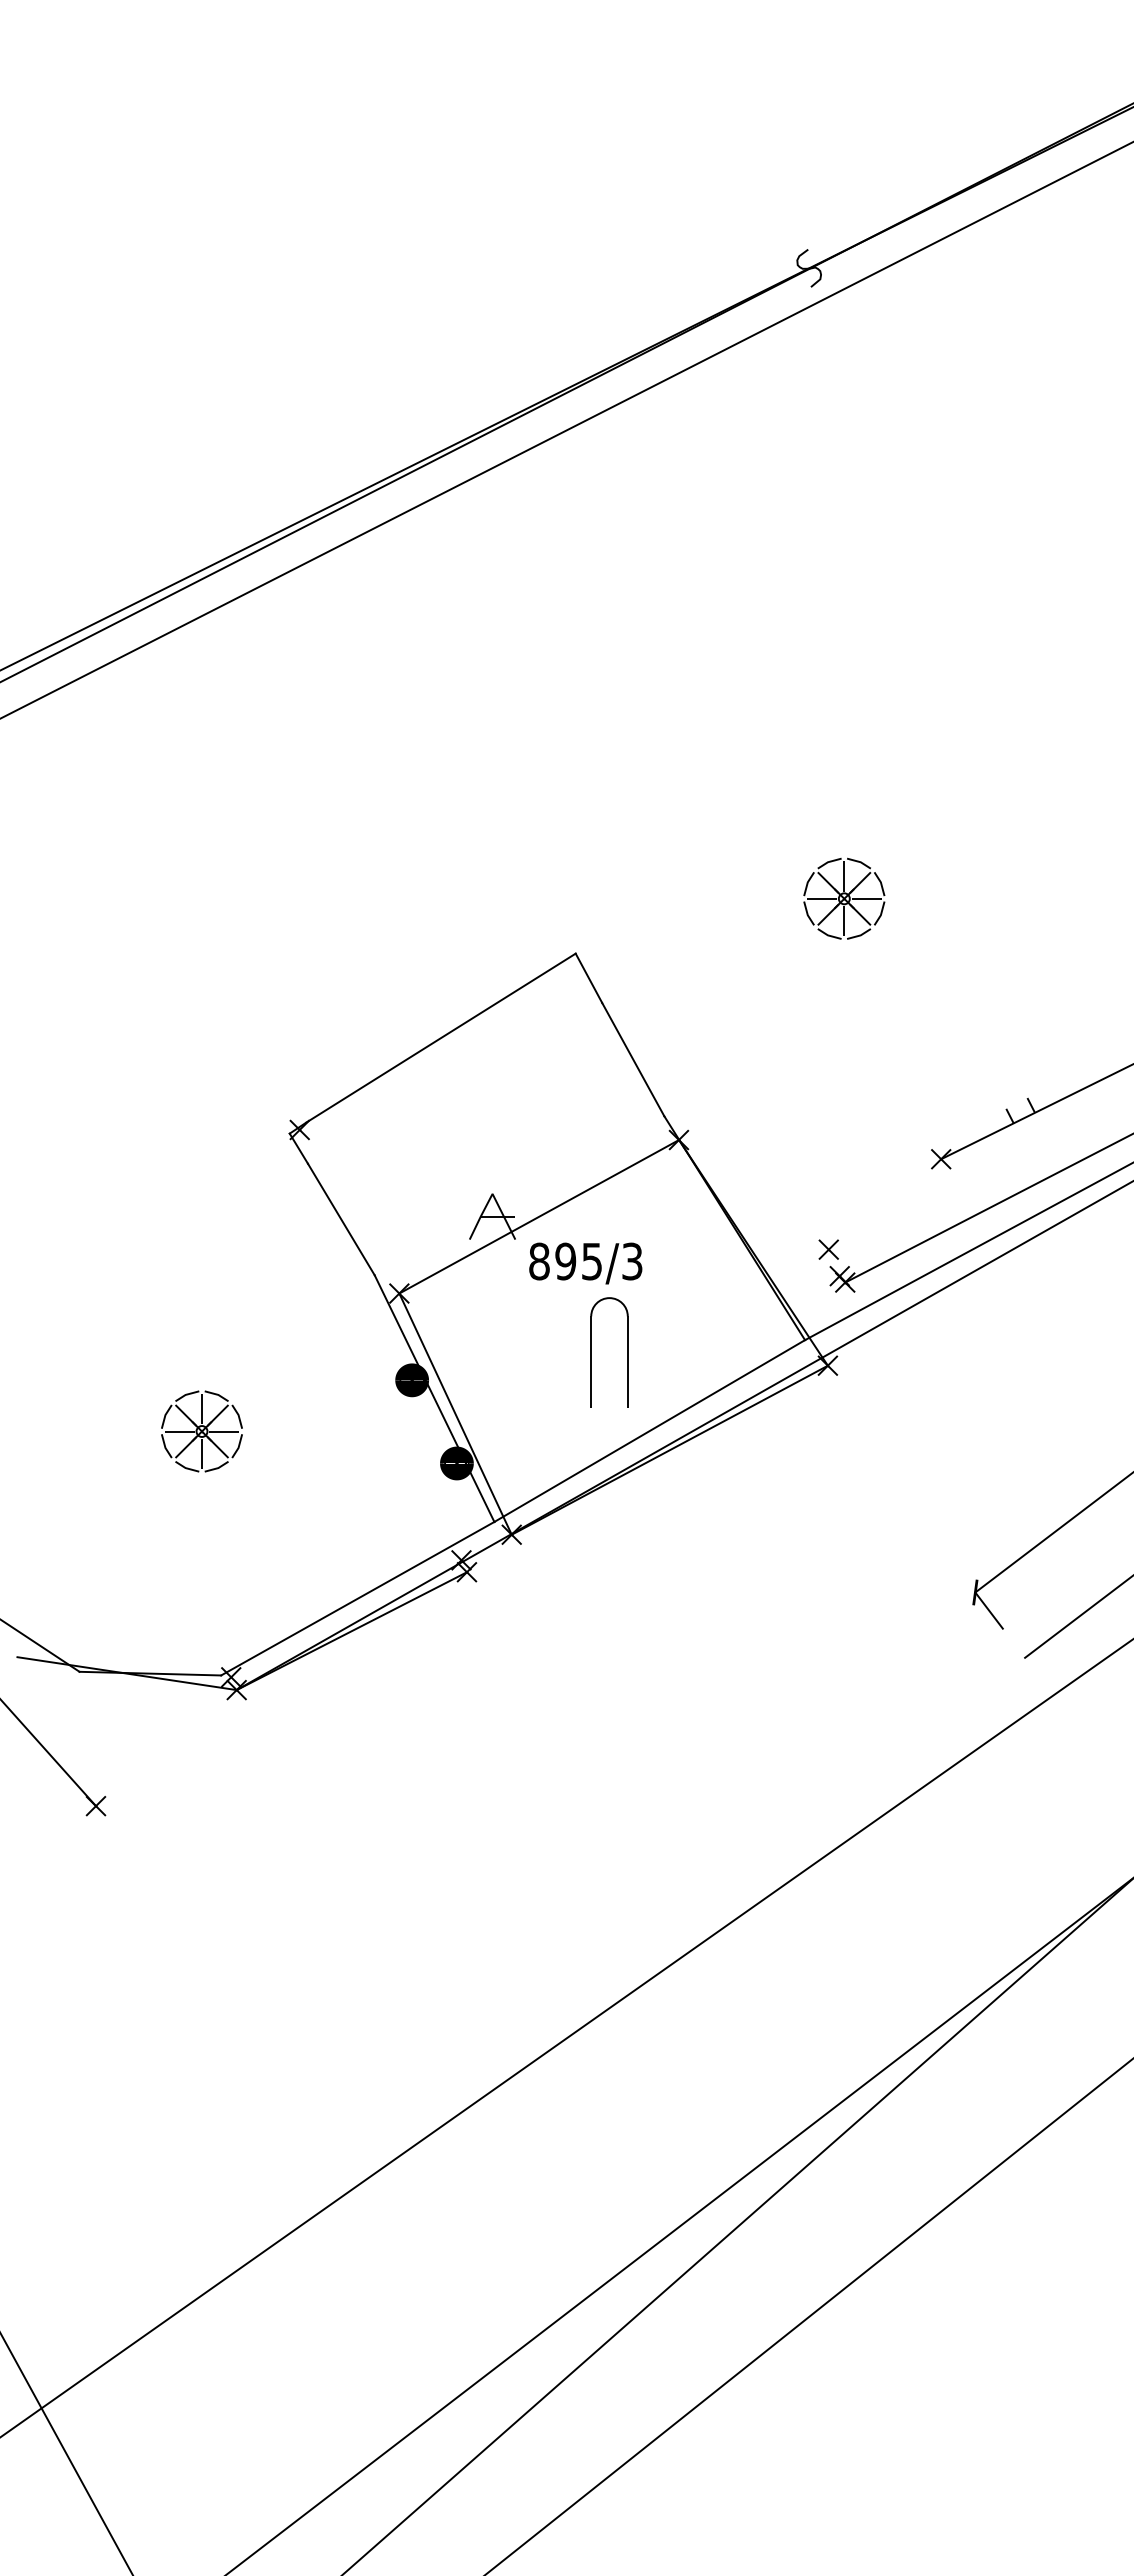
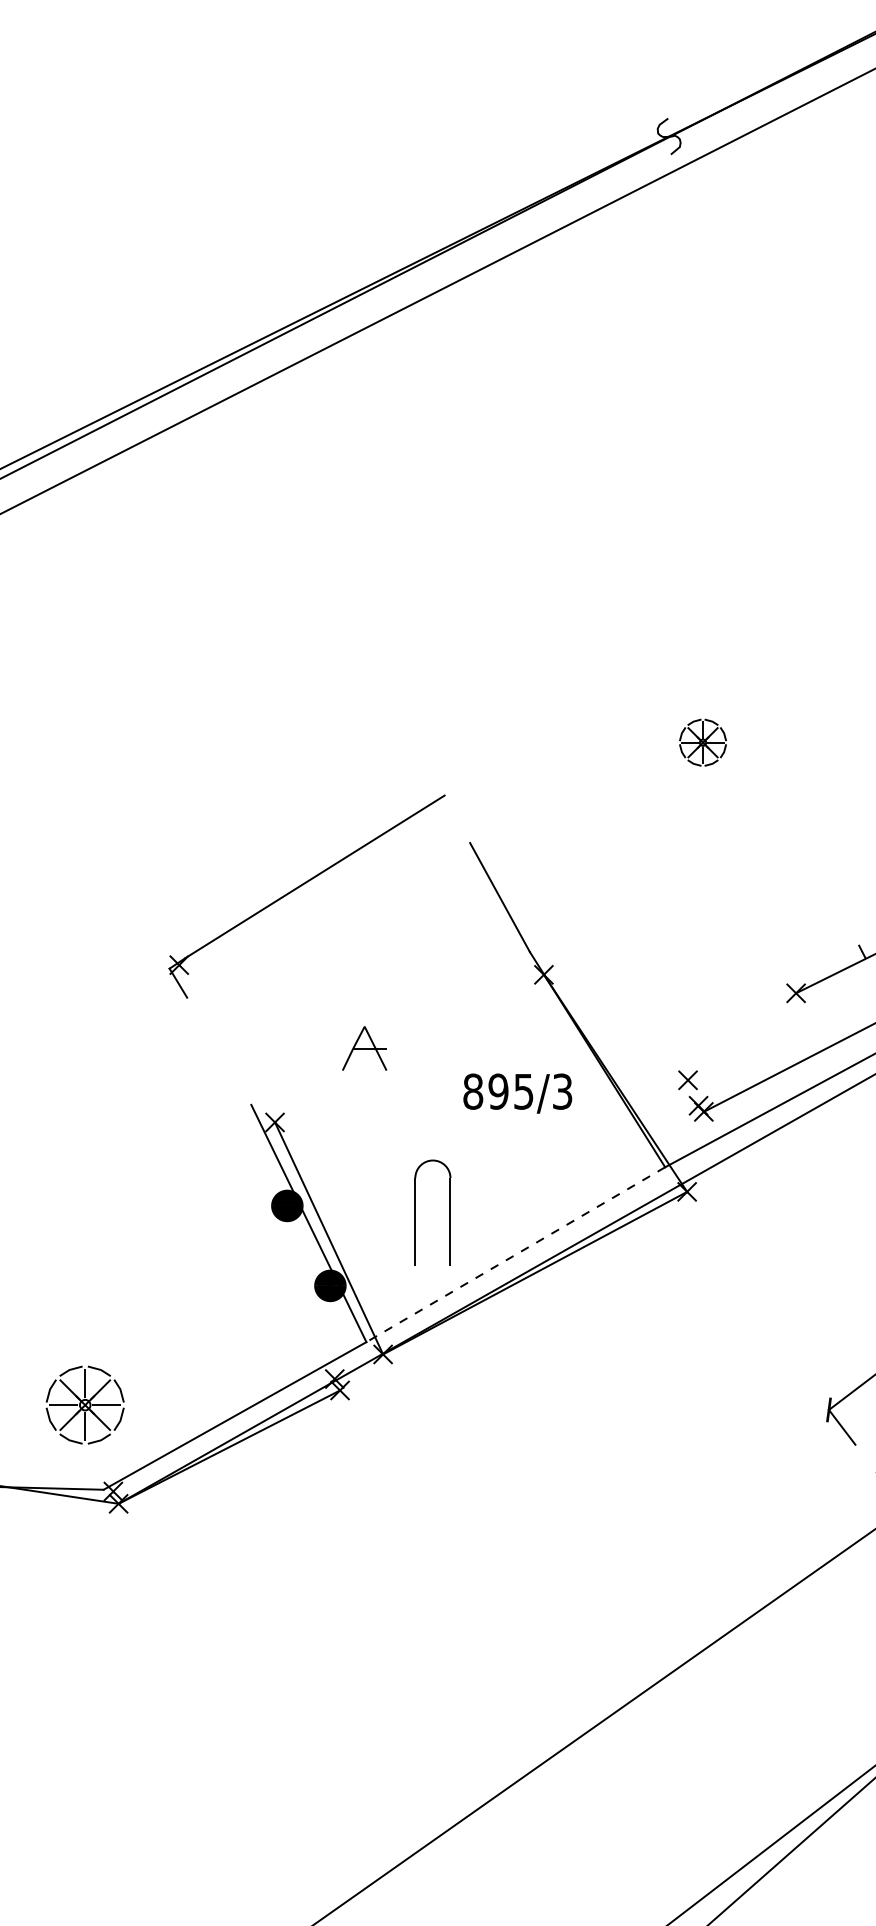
part: (844, 898) -> (703, 742), size x0.6
line: (588, 977) -> (456, 818), removed
line: (538, 1216) -> (408, 1048), removed
line: (341, 1219) -> (219, 1051), removed
text: (585, 1263) -> (517, 1093), moved
part: (591, 1352) -> (415, 1212), moved
part: (201, 1431) -> (84, 1405), moved
line: (649, 1431) -> (515, 1255), solid -> dashed

